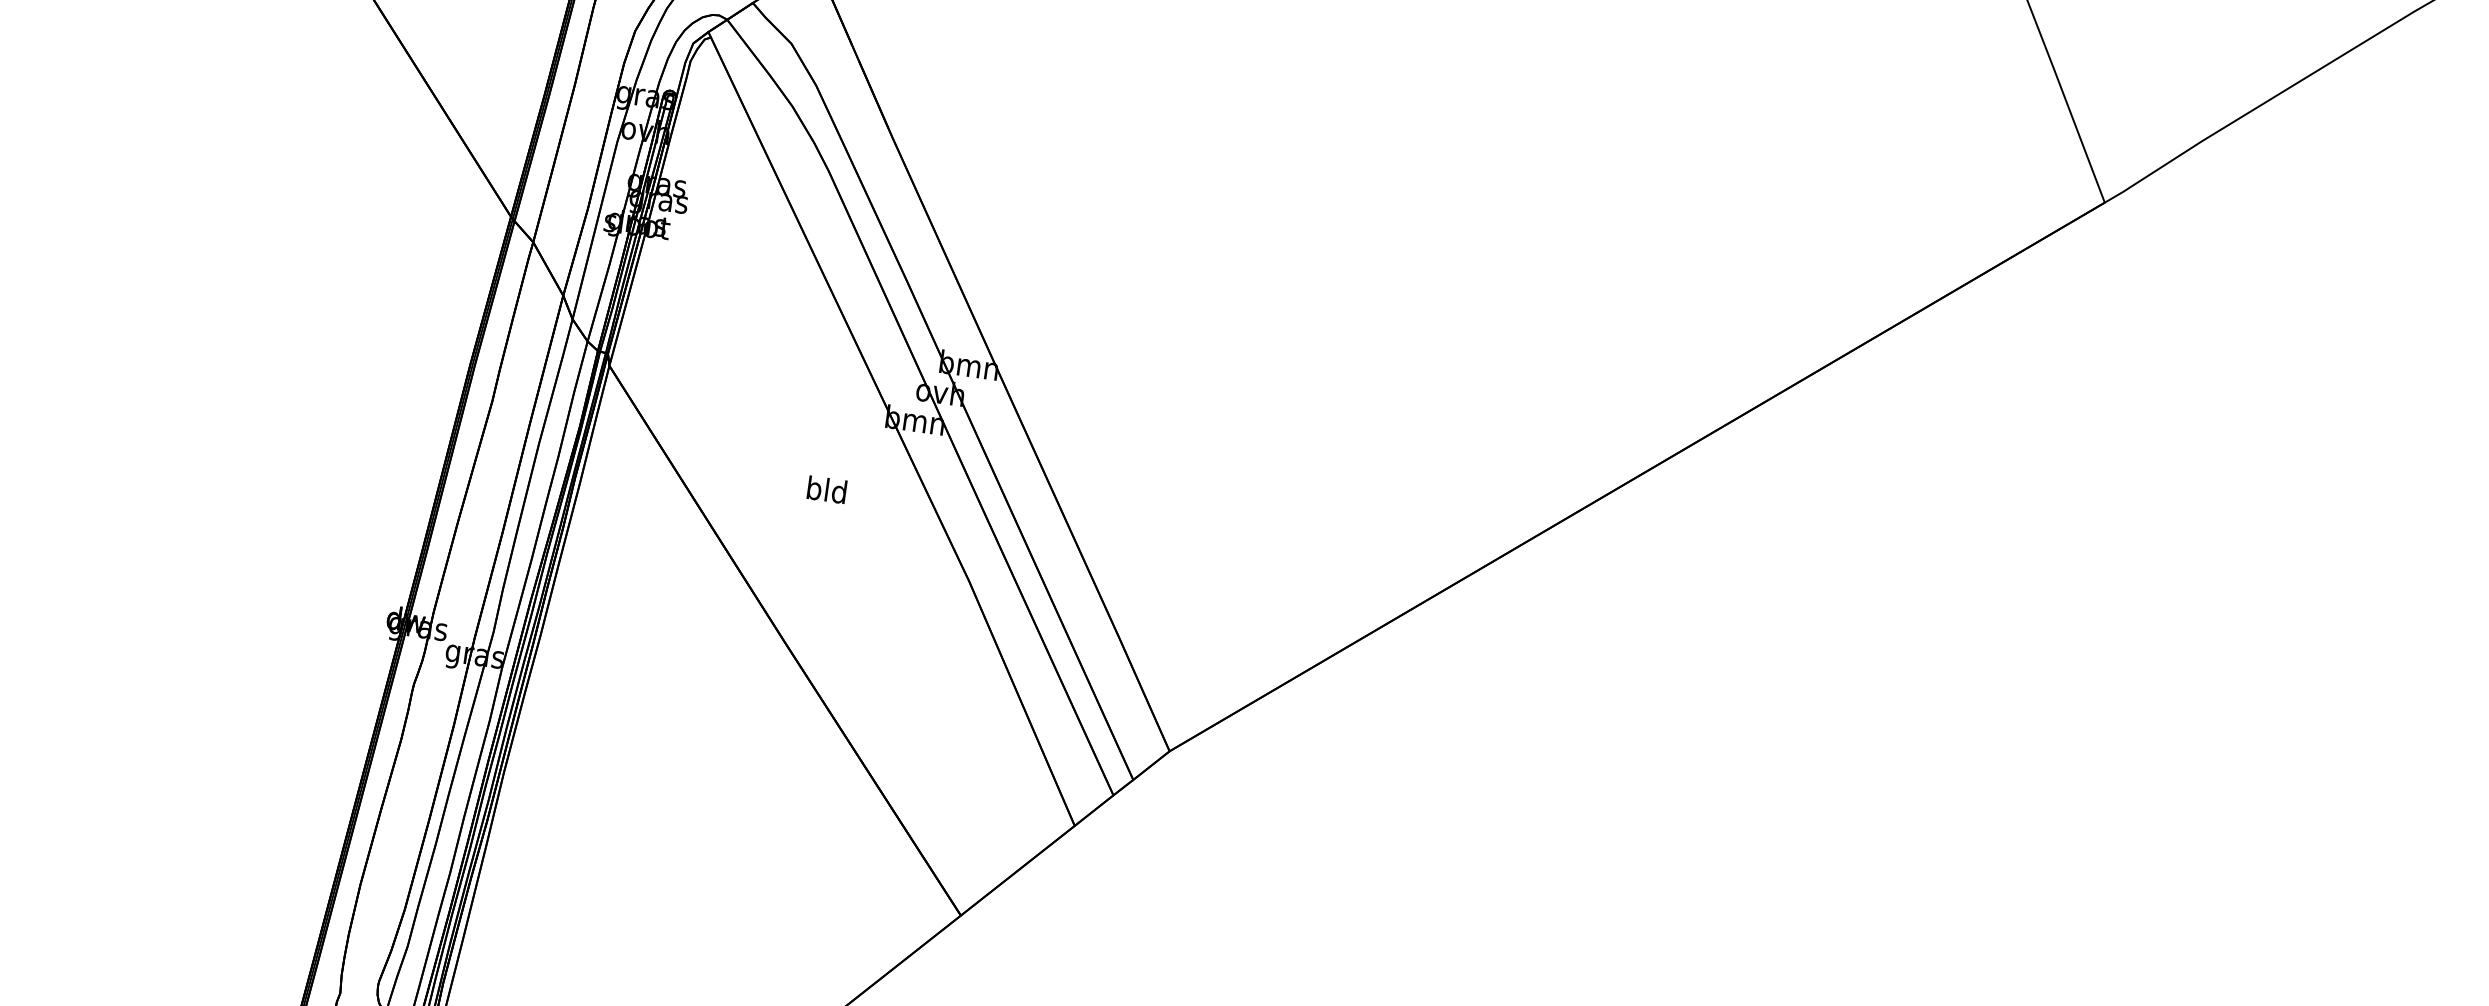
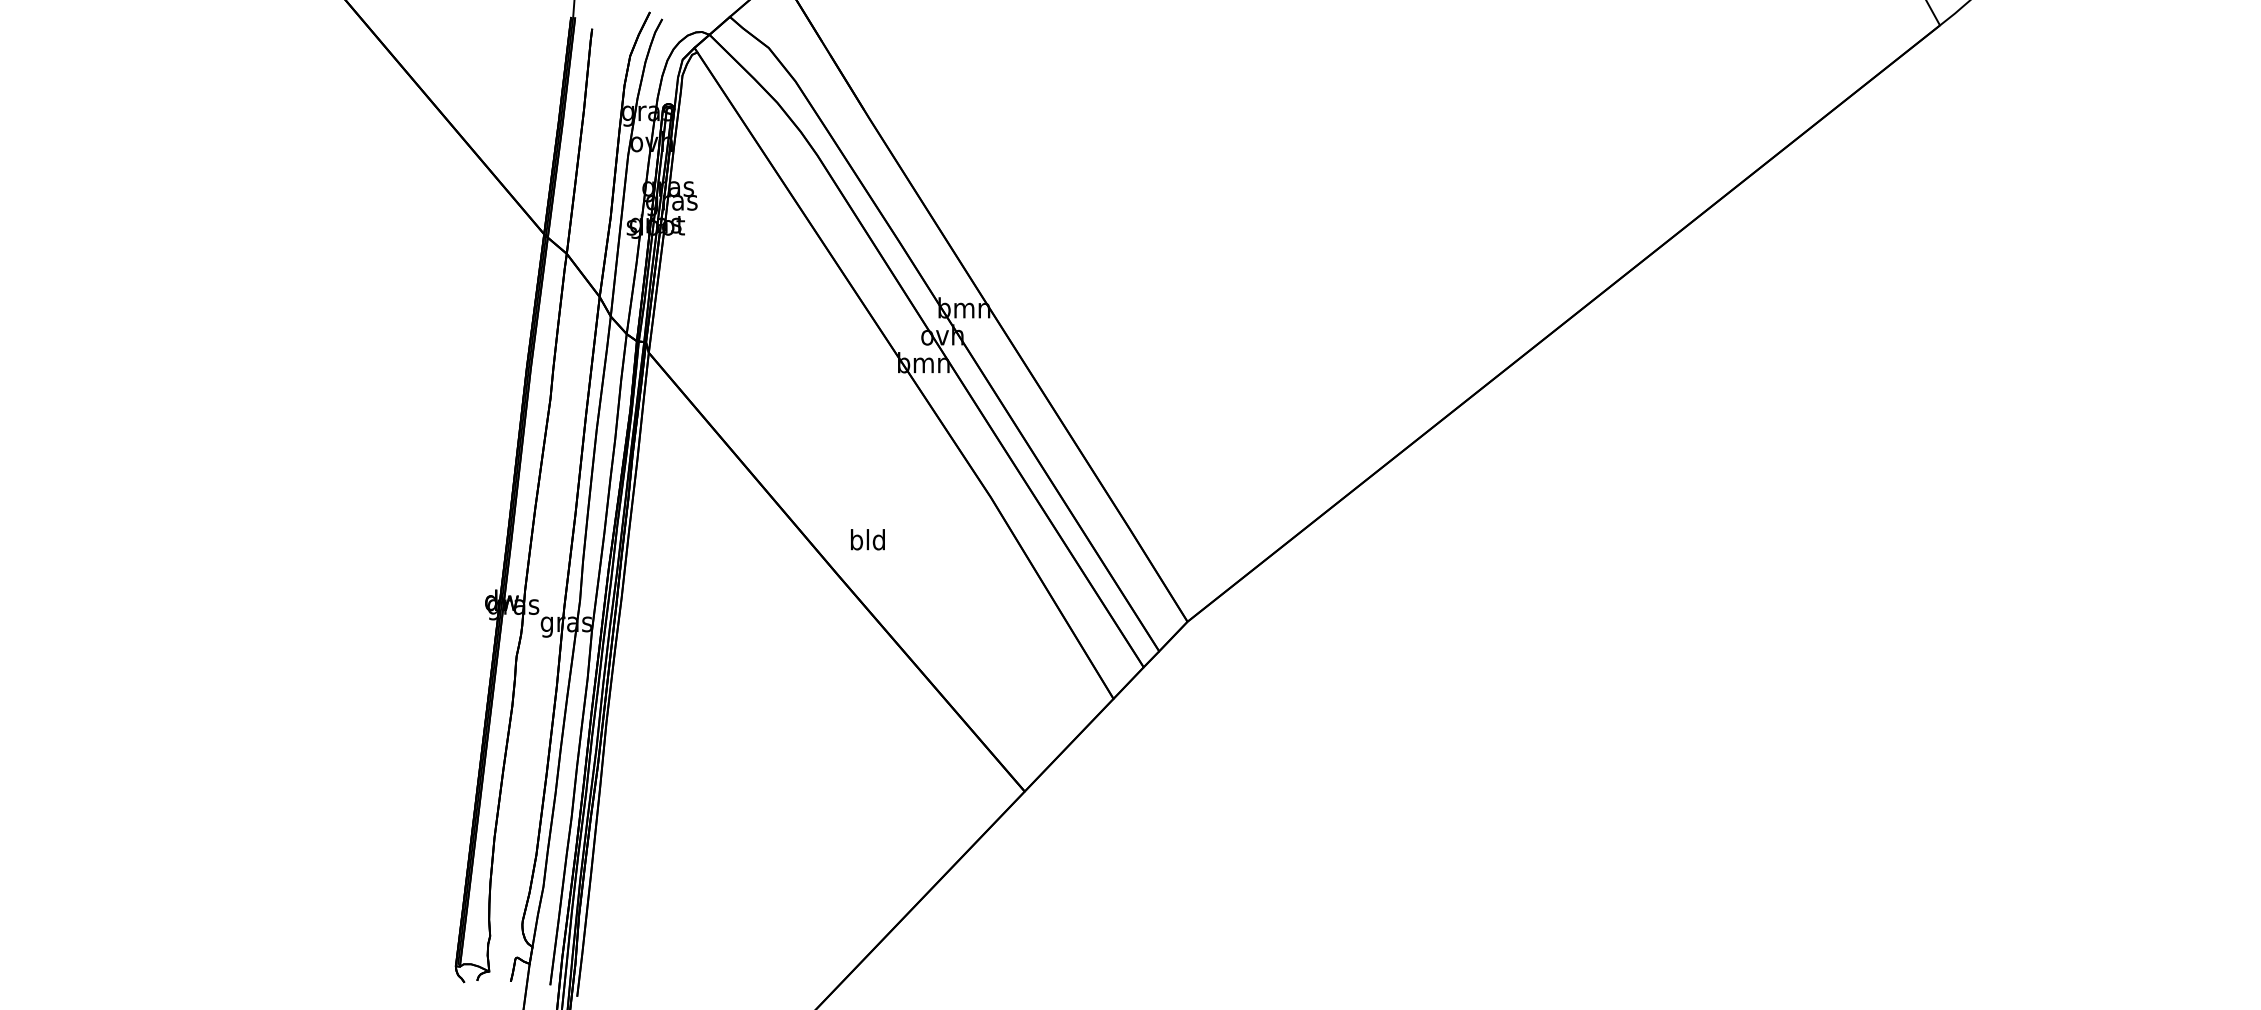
text: (826, 489) -> (867, 539), moved

